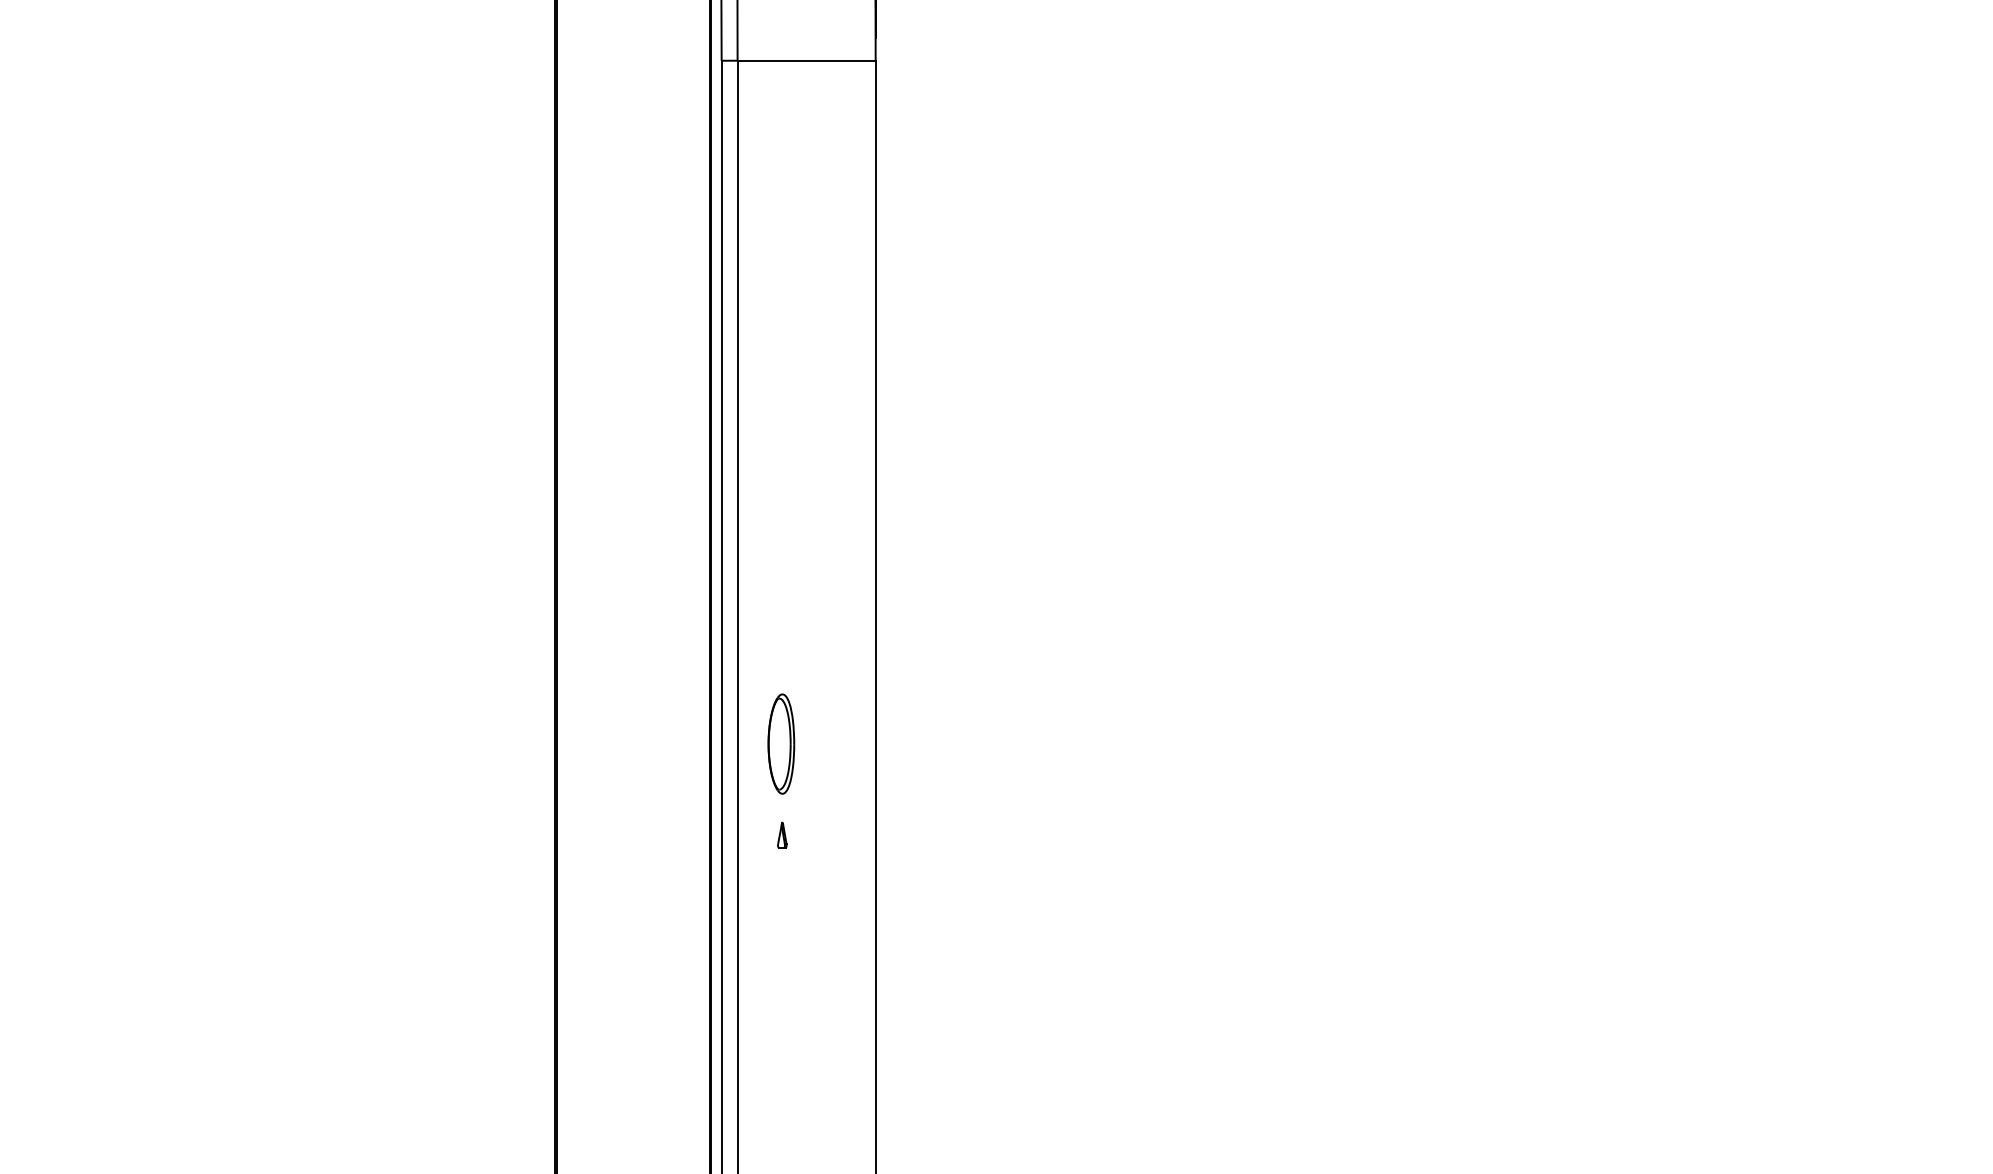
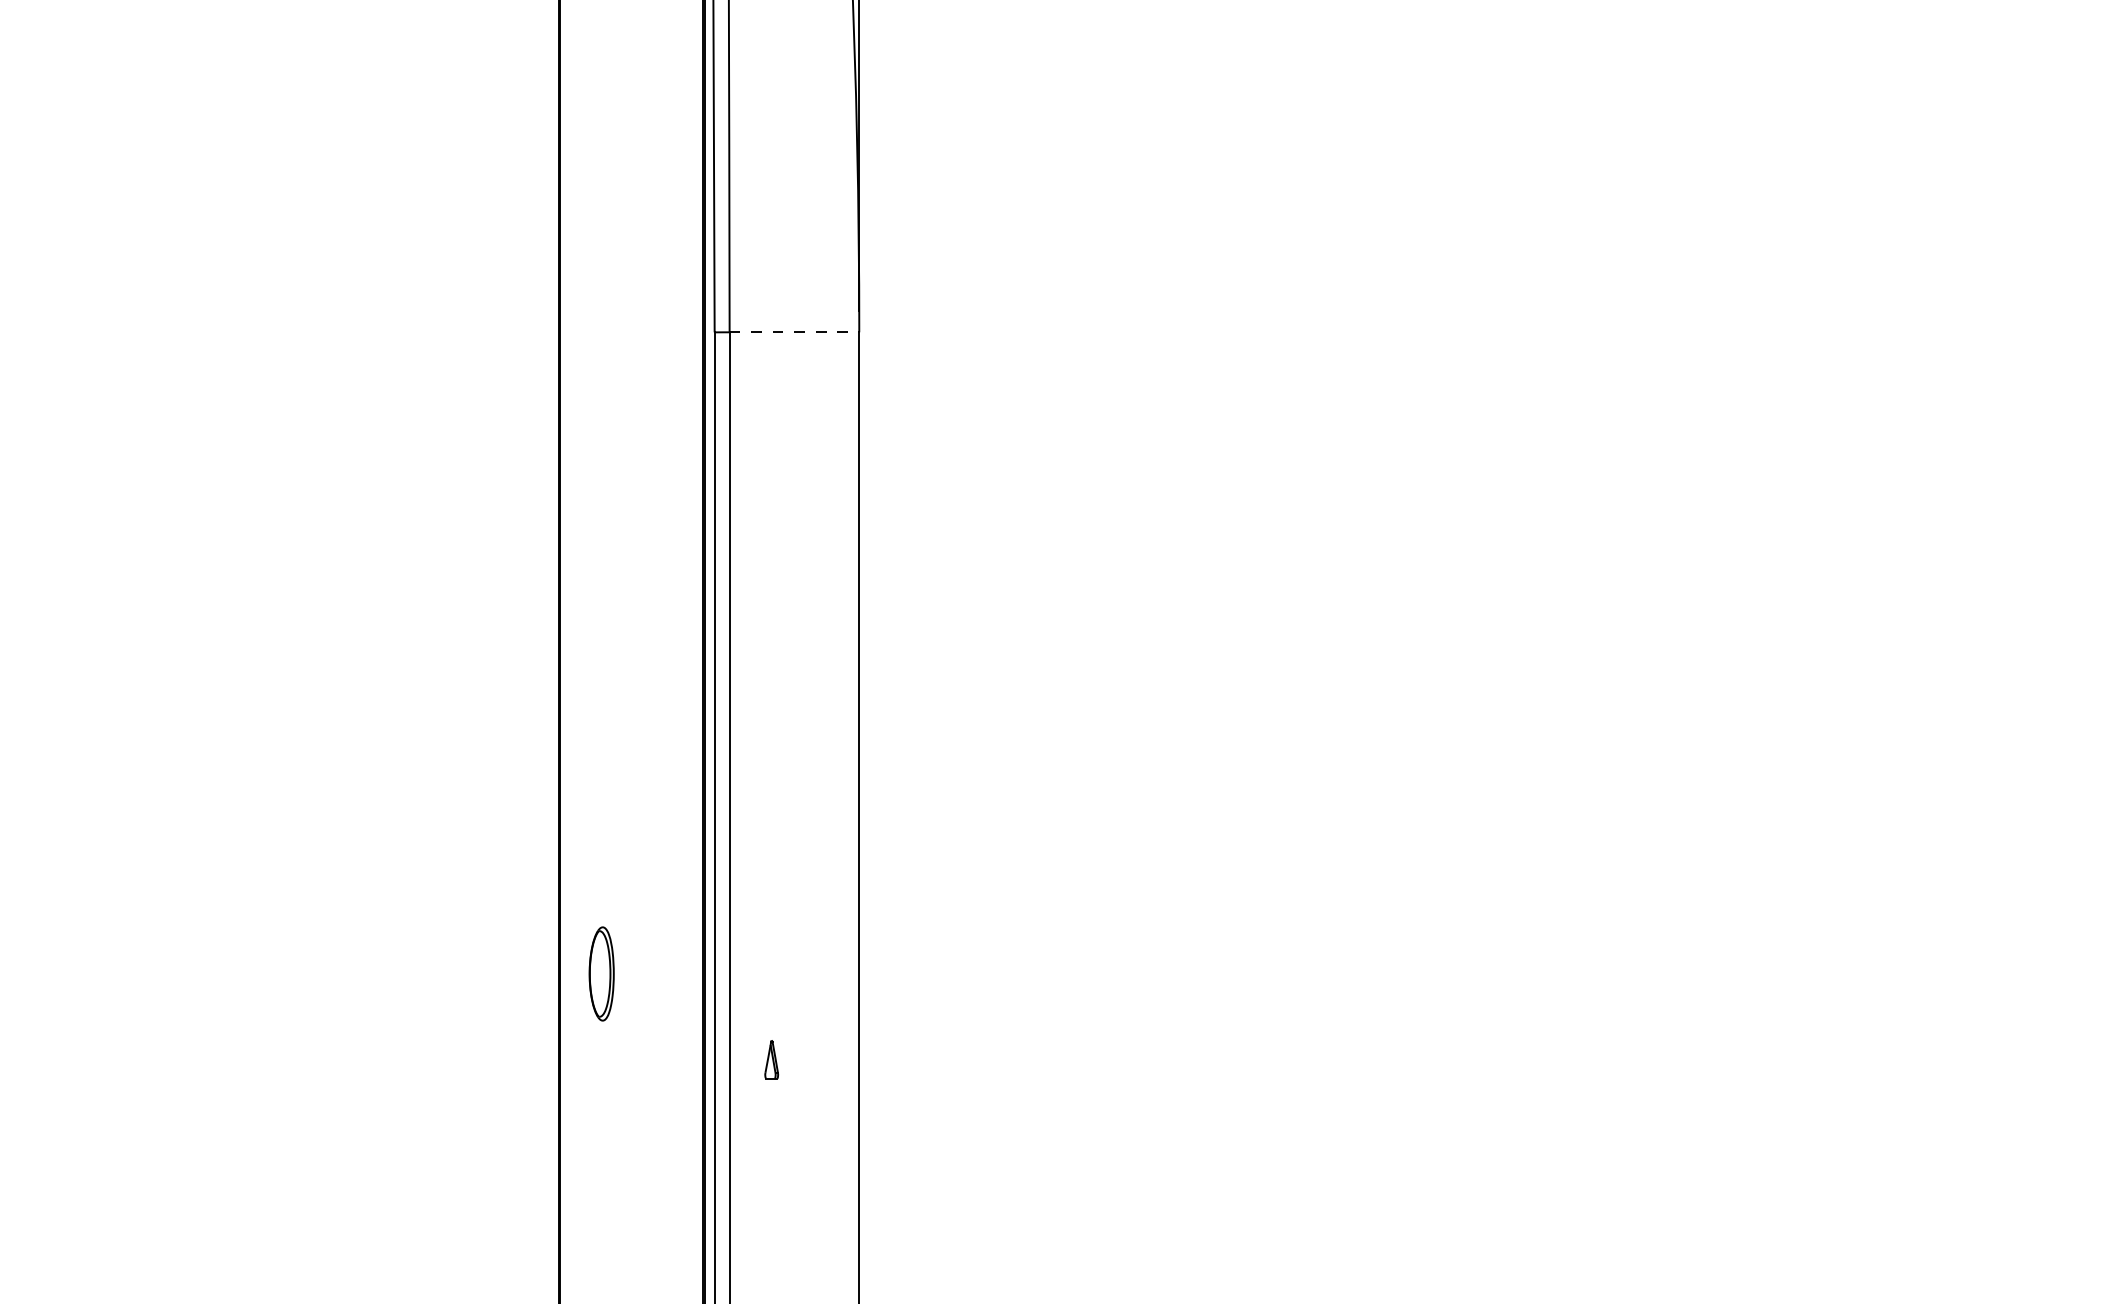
line: (806, 60) -> (794, 332), solid -> dashed
part: (781, 743) -> (601, 973), moved
part: (782, 834) -> (771, 1058), size x1.6

